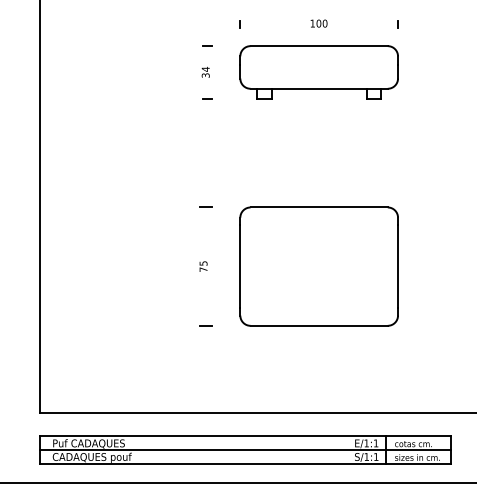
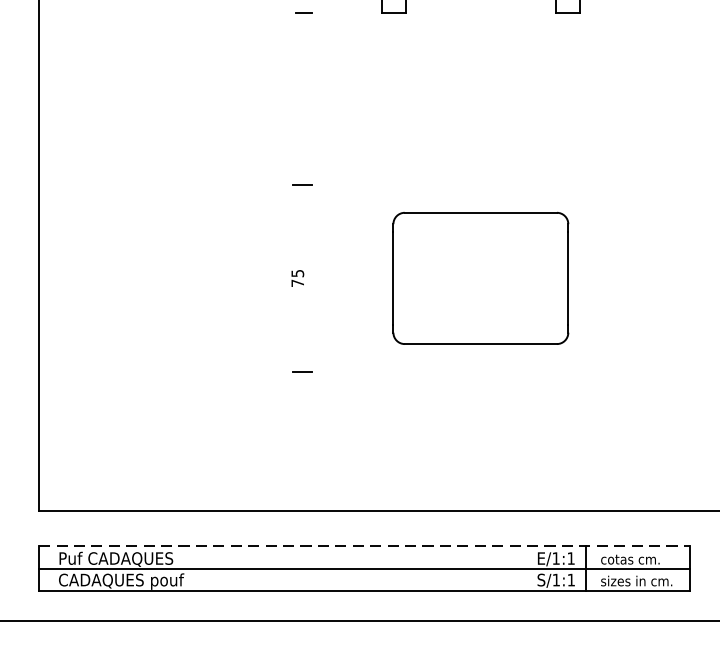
part: (318, 266) -> (479, 278), size x0.7
line: (245, 435) -> (364, 546), solid -> dashed

